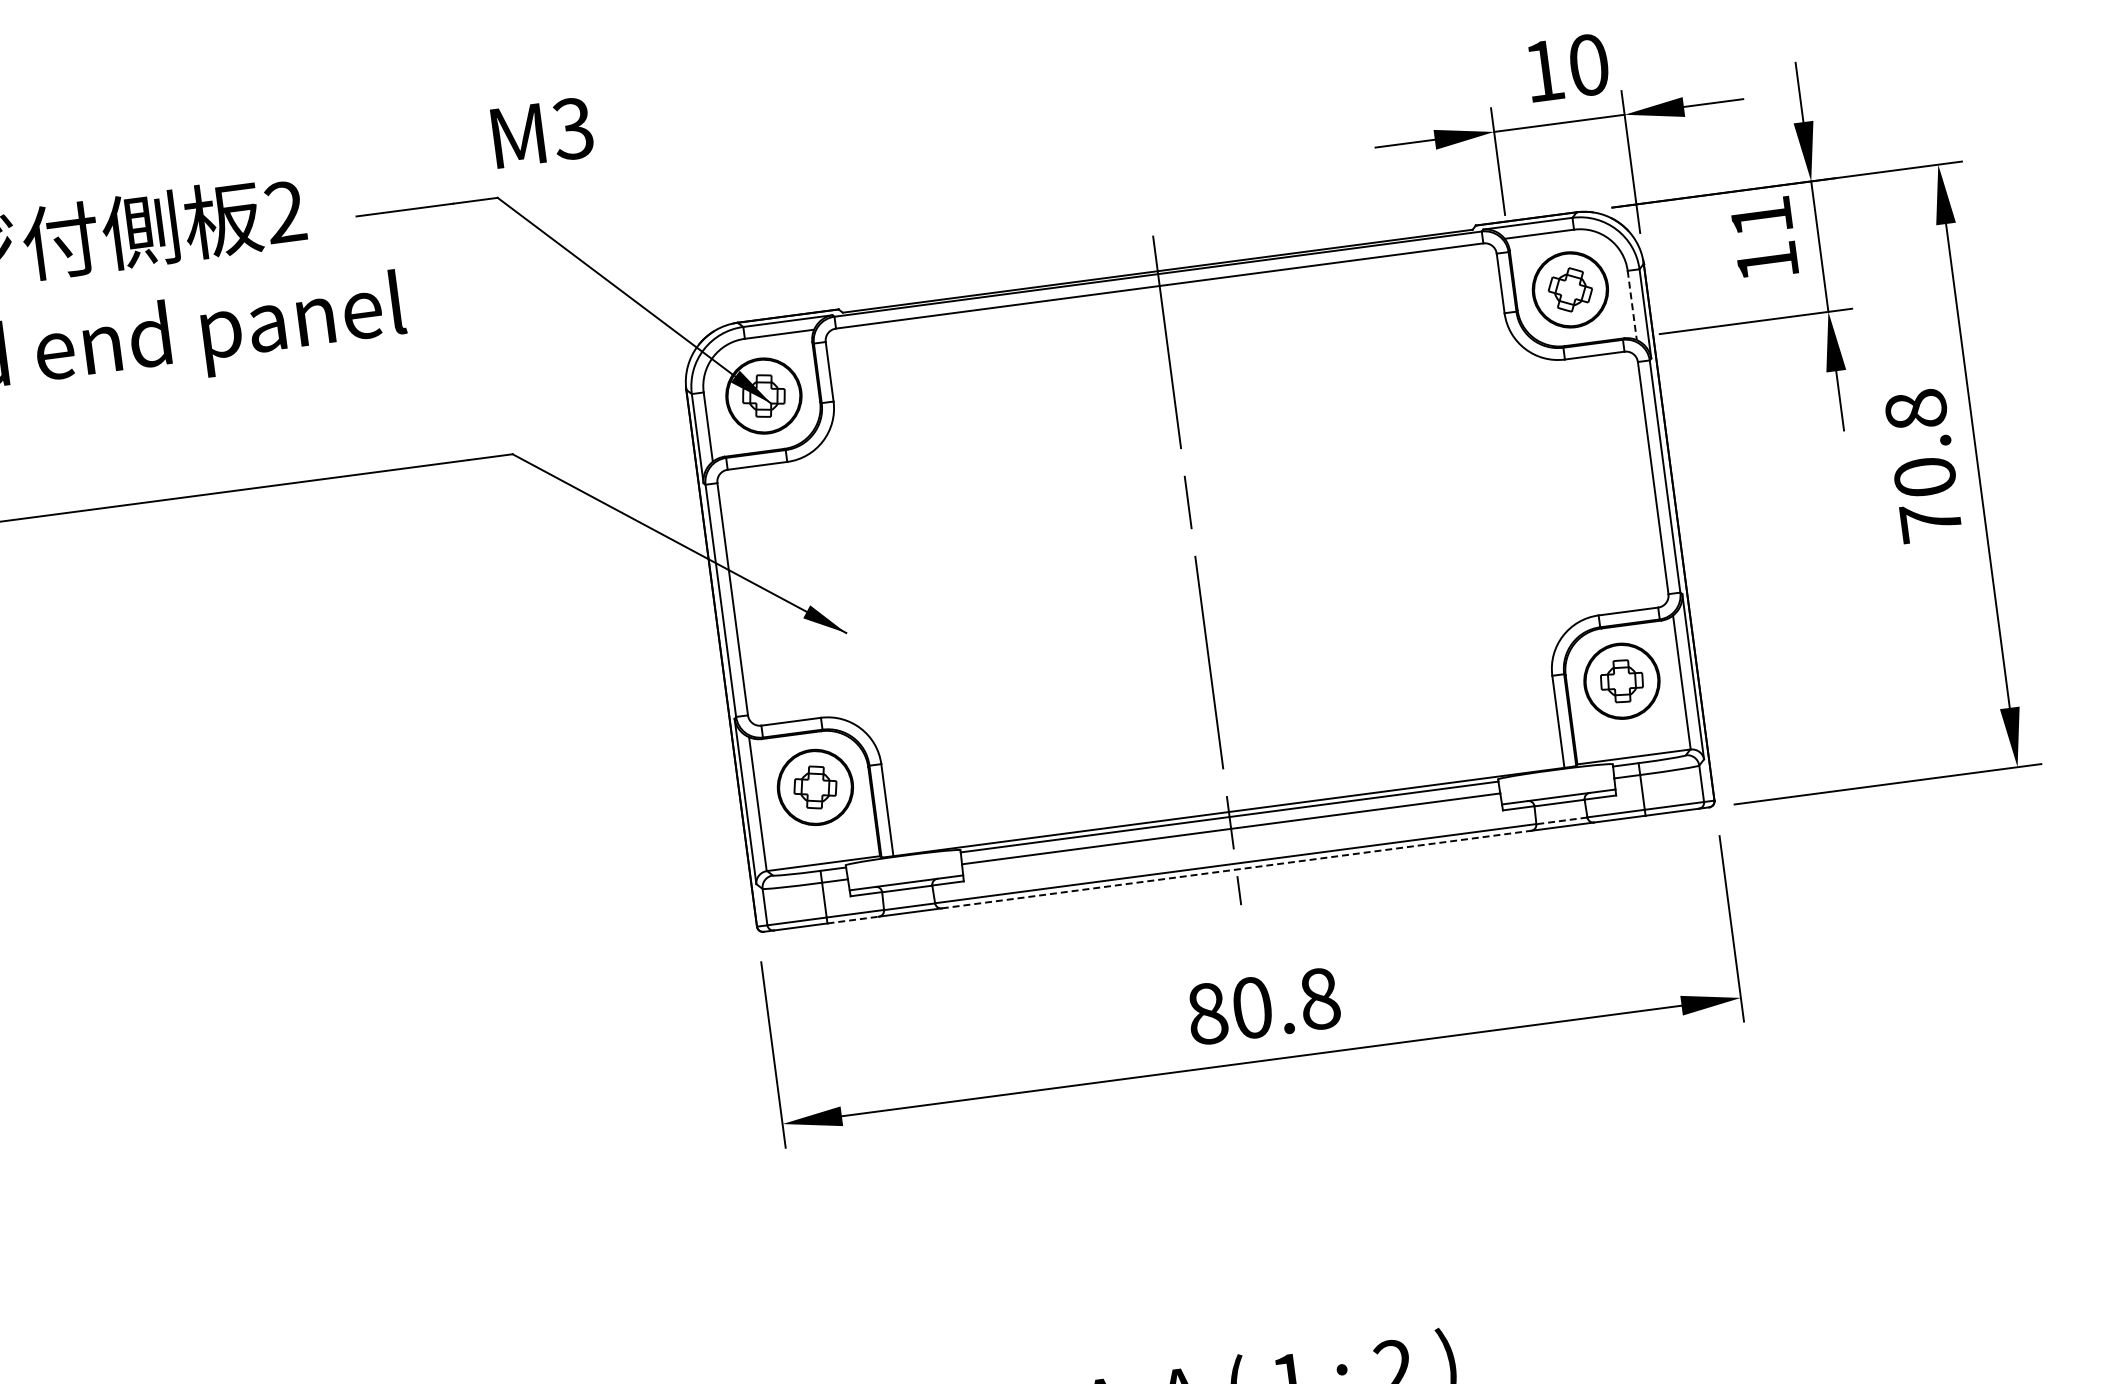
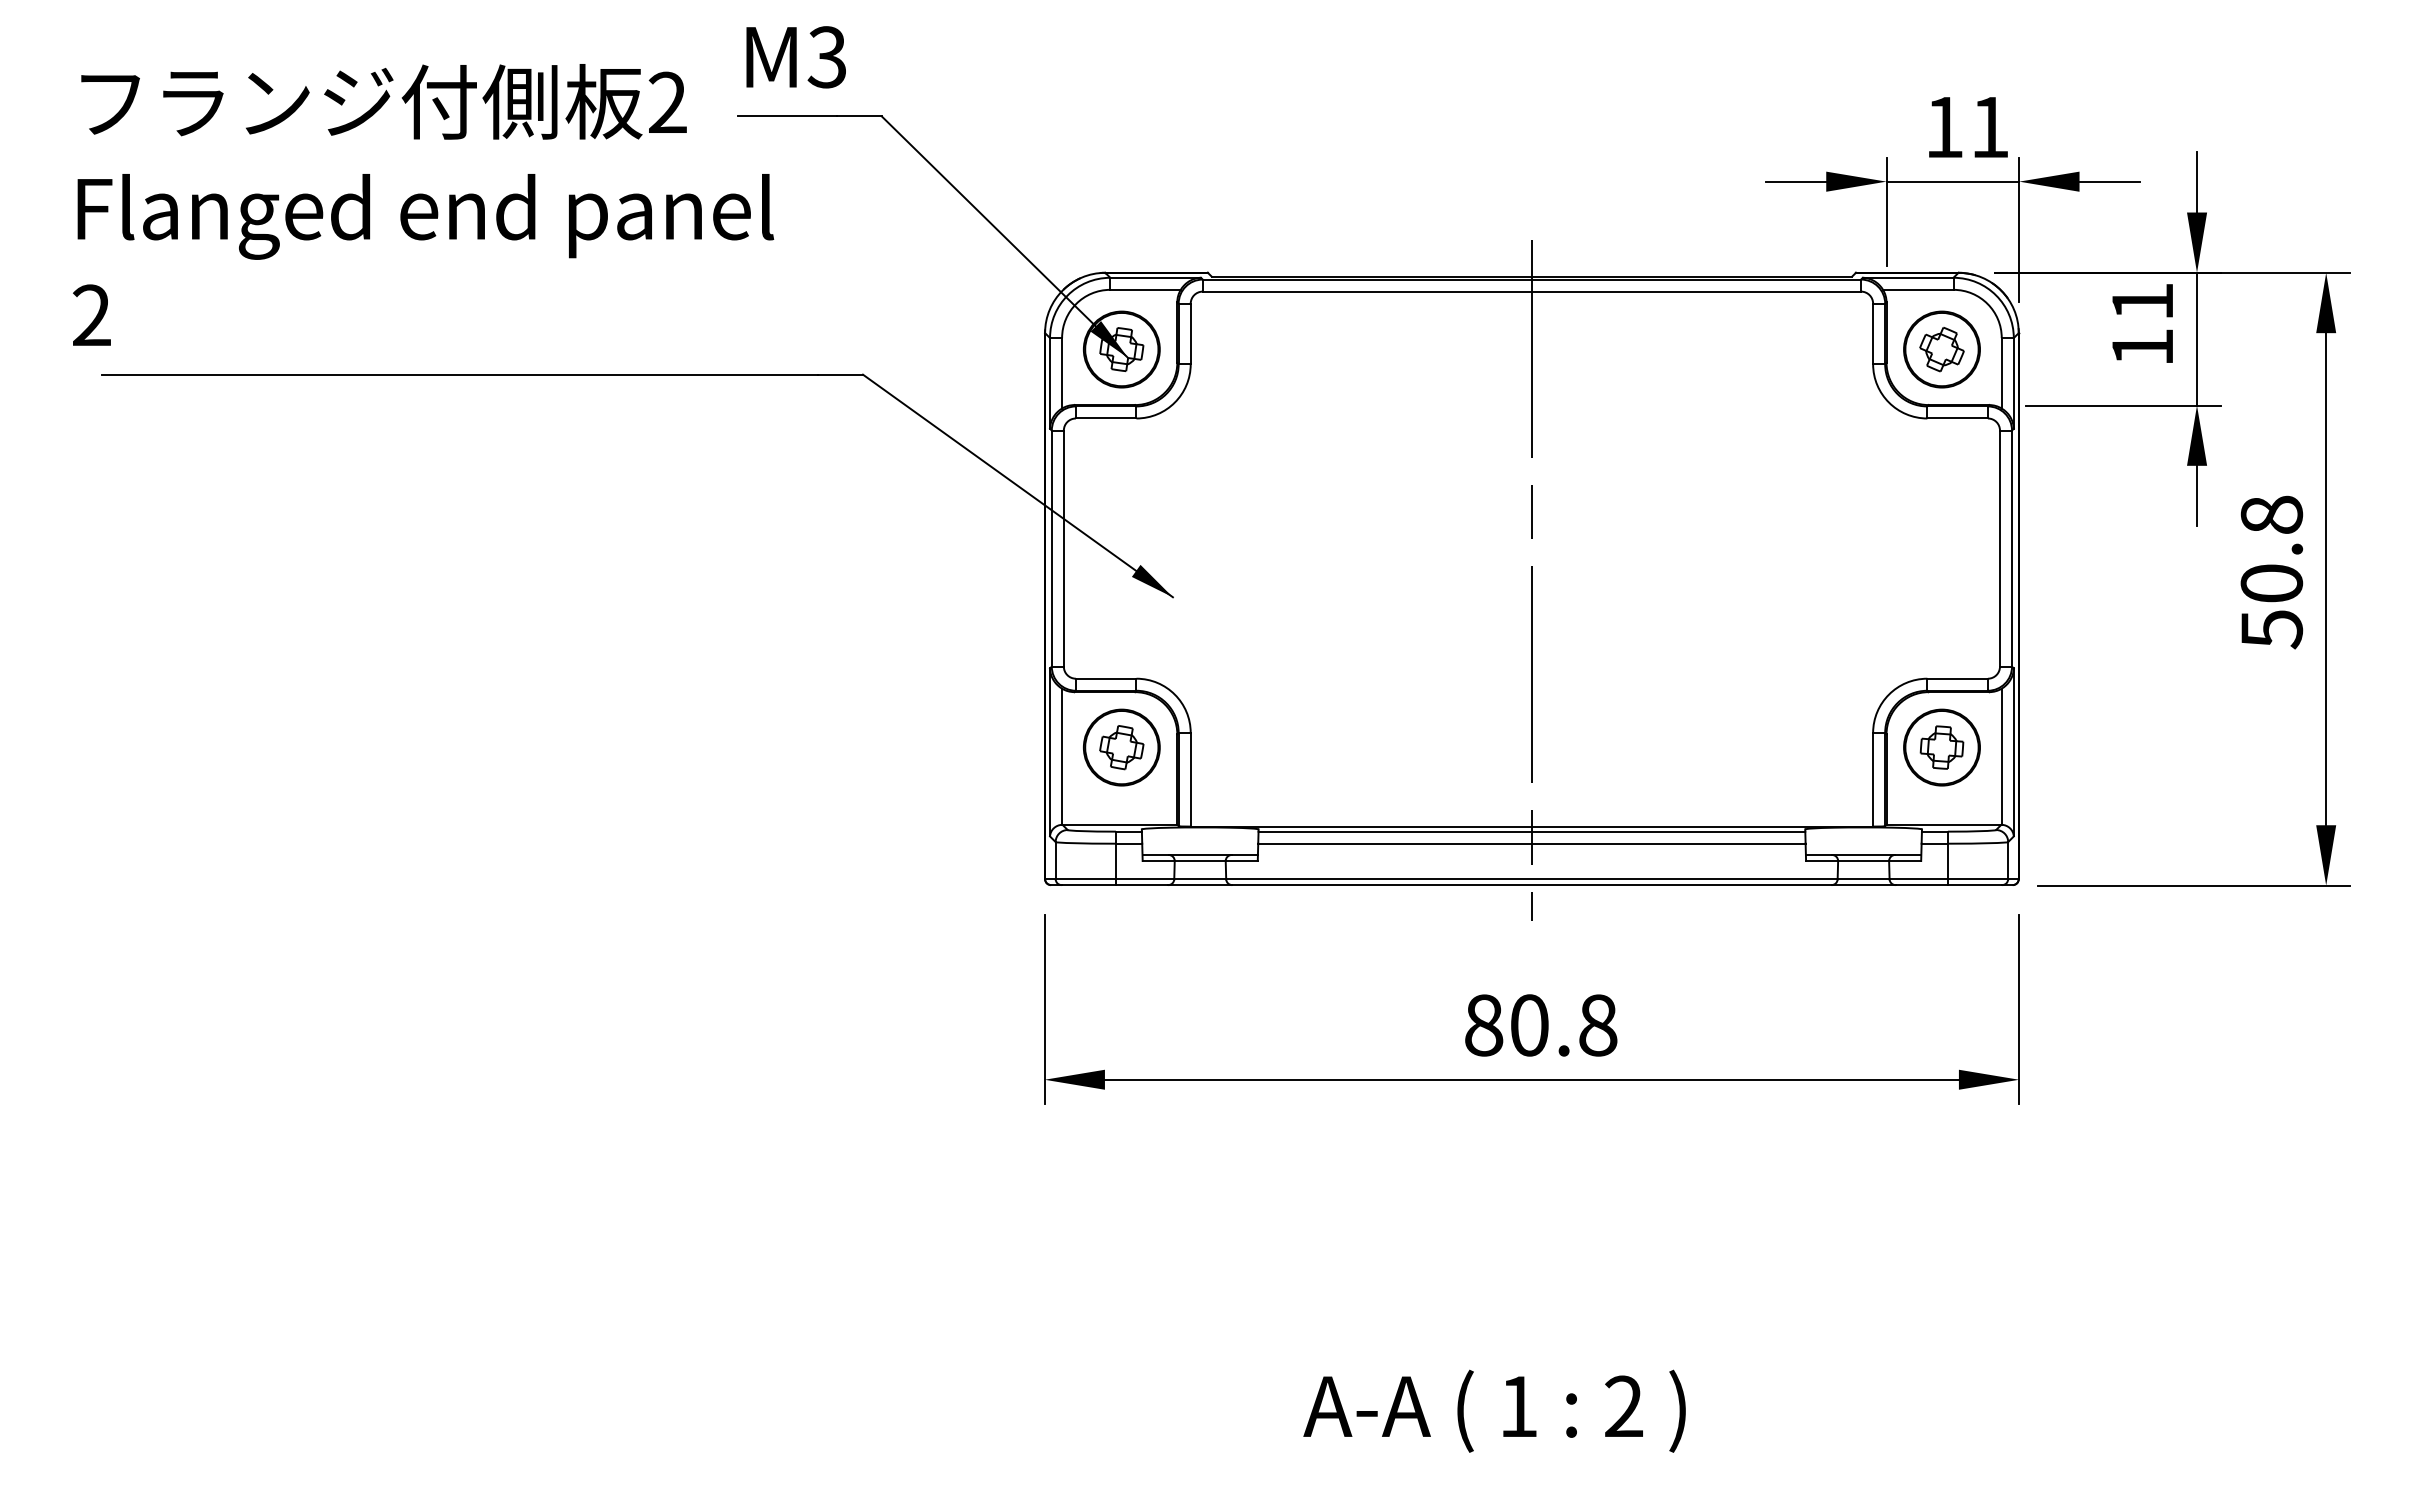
text: (1589, 65) -> (1990, 127), 10 -> 11
text: (541, 133) -> (795, 57), moved
line: (1632, 305) -> (2001, 373), dashed -> solid
text: (1931, 522) -> (2272, 629), 70.8 -> 50.8
line: (1561, 821) -> (1863, 879), dashed -> solid
line: (1236, 870) -> (1531, 885), dashed -> solid
line: (853, 920) -> (1142, 885), dashed -> solid

